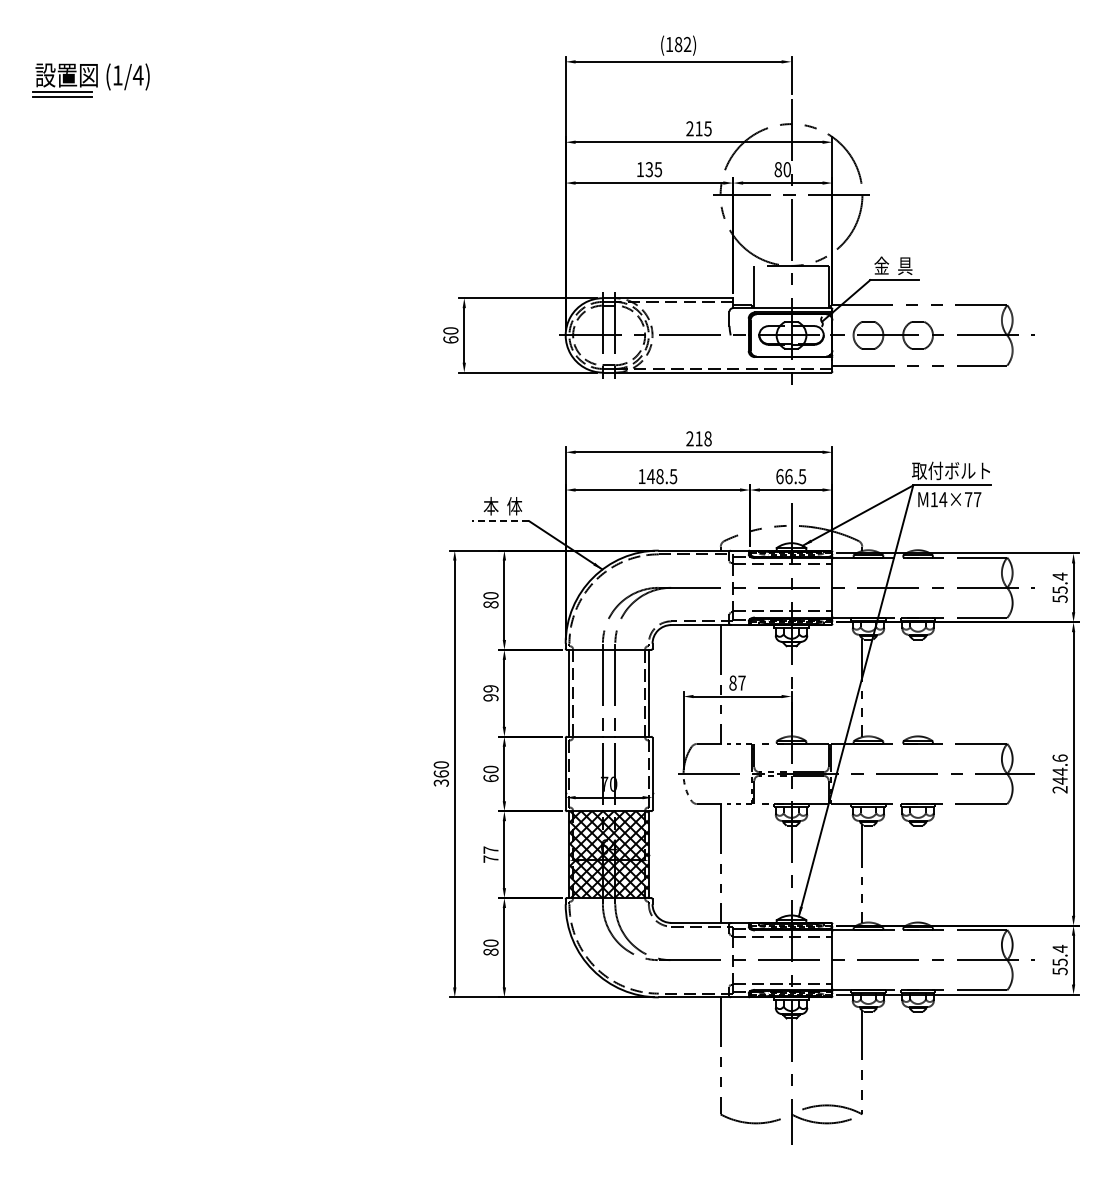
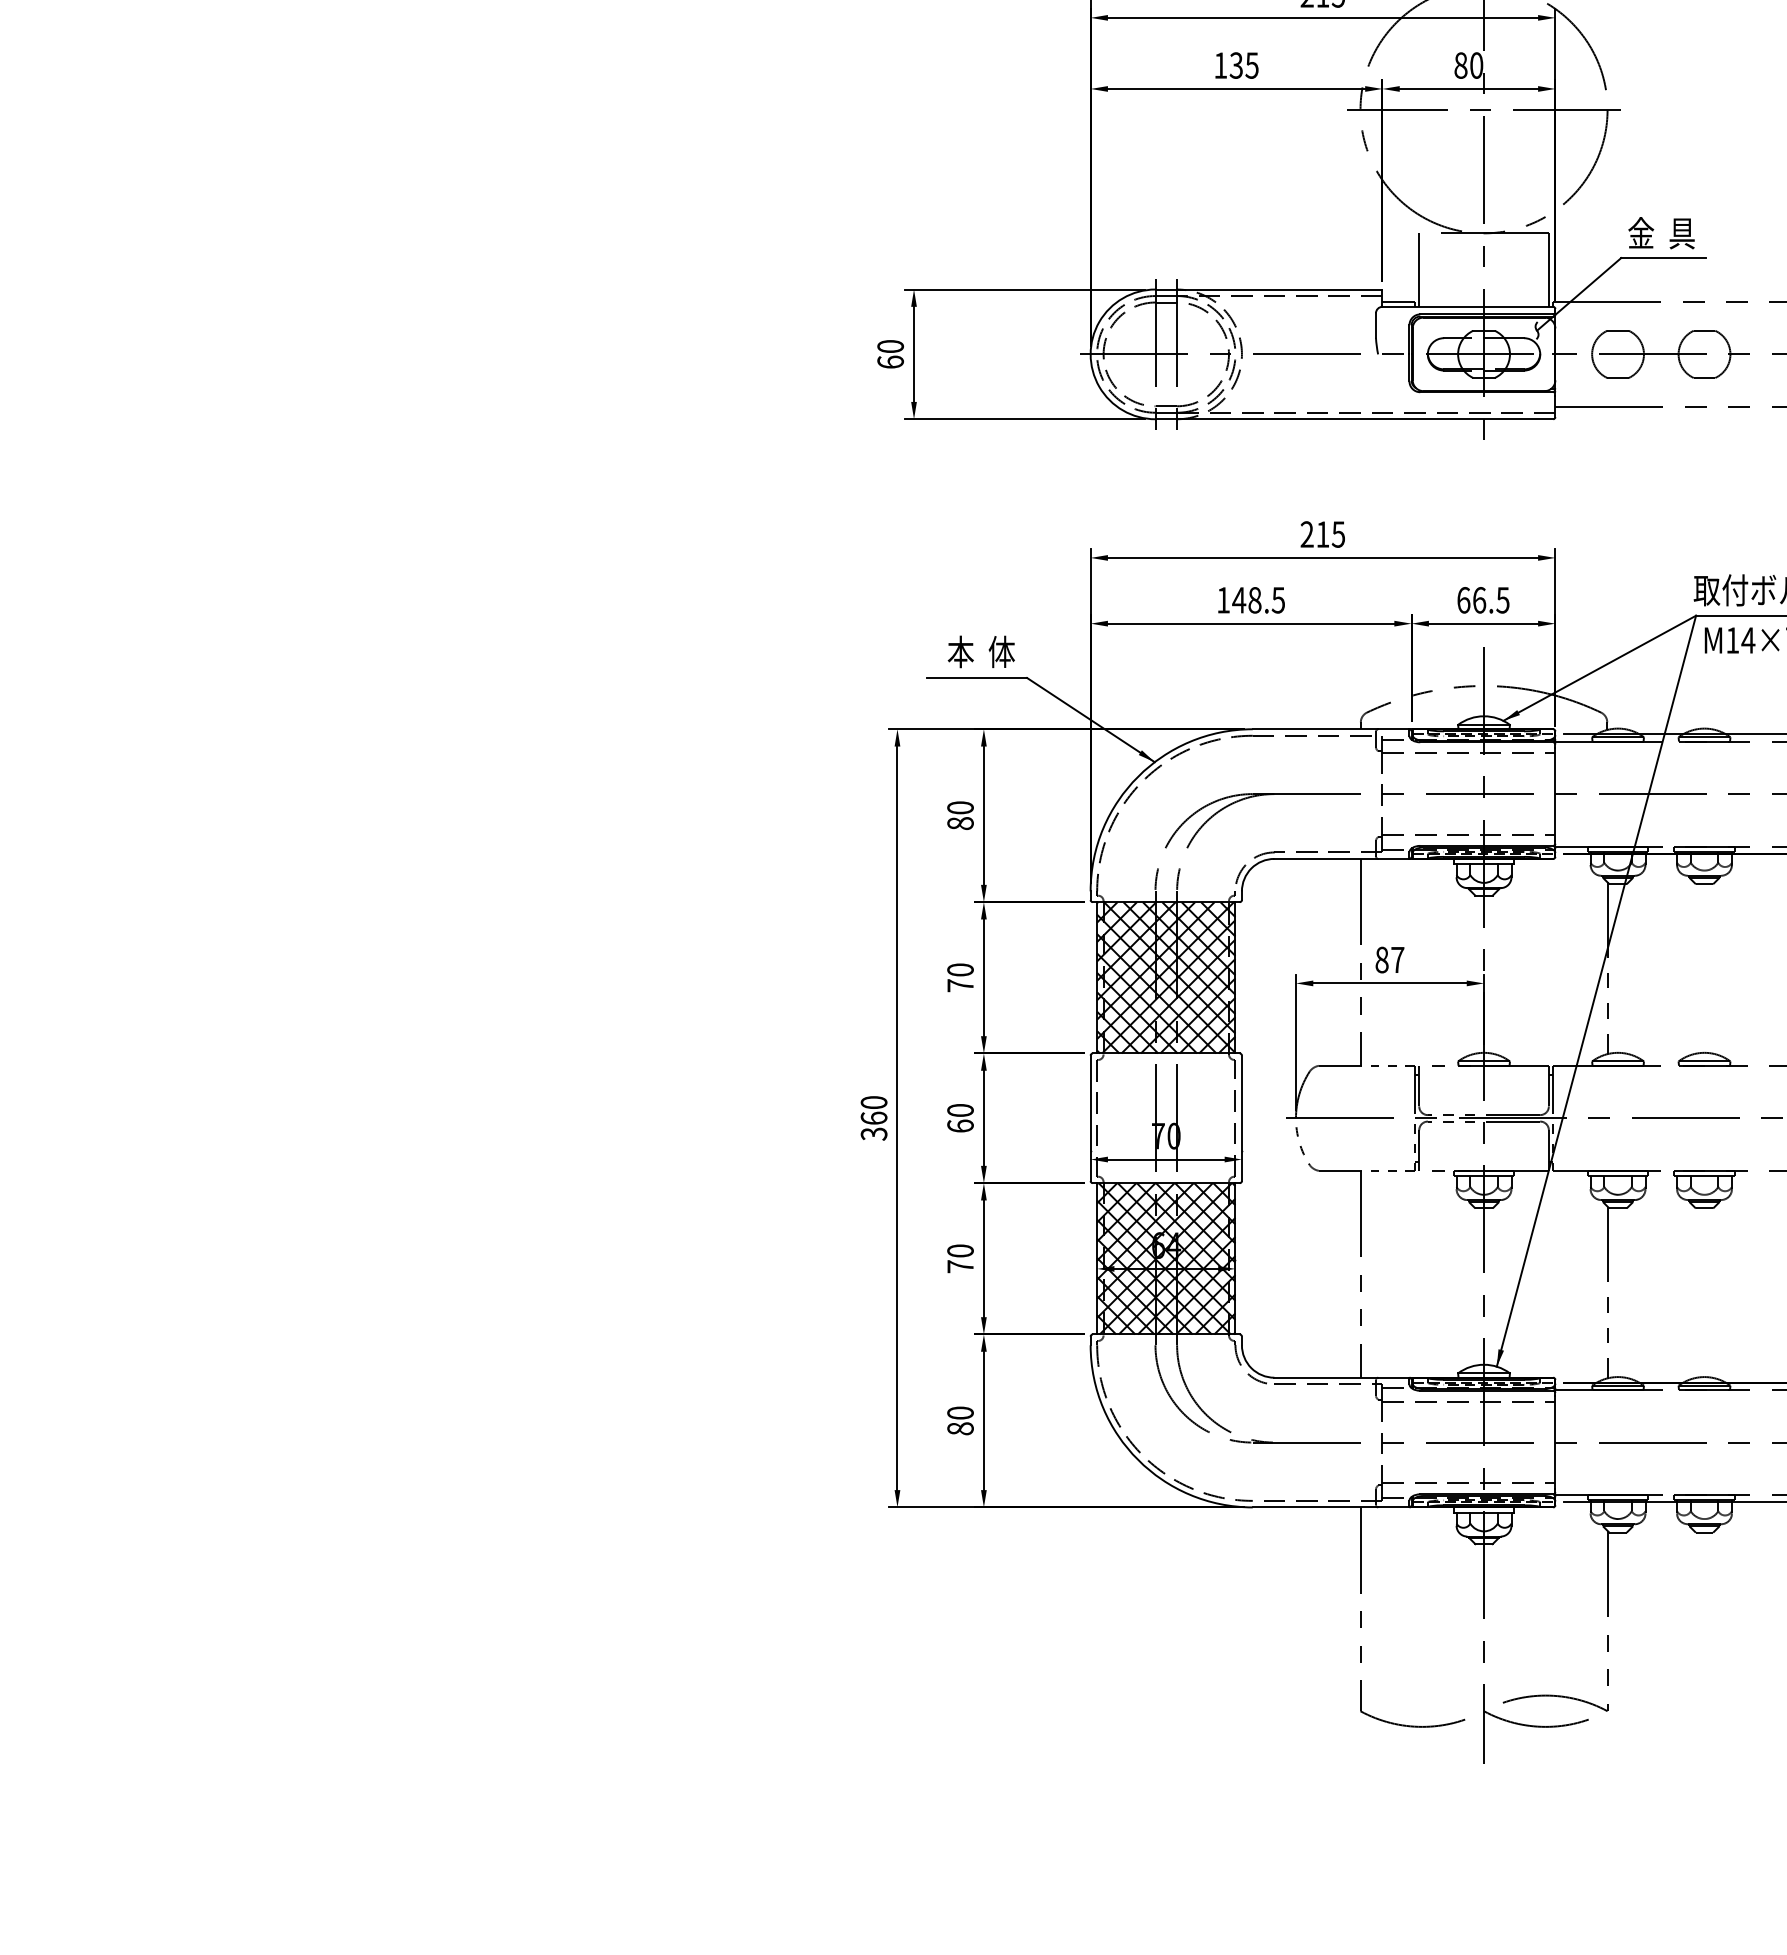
text: (707, 438) -> (1337, 533), 218 -> 215
line: (500, 521) -> (977, 678), dashed -> solid
hatch: (608, 692) -> (1165, 976), added
text: (490, 693) -> (959, 978), 99 -> 70
text: (490, 849) -> (959, 1249), 77 -> 70

